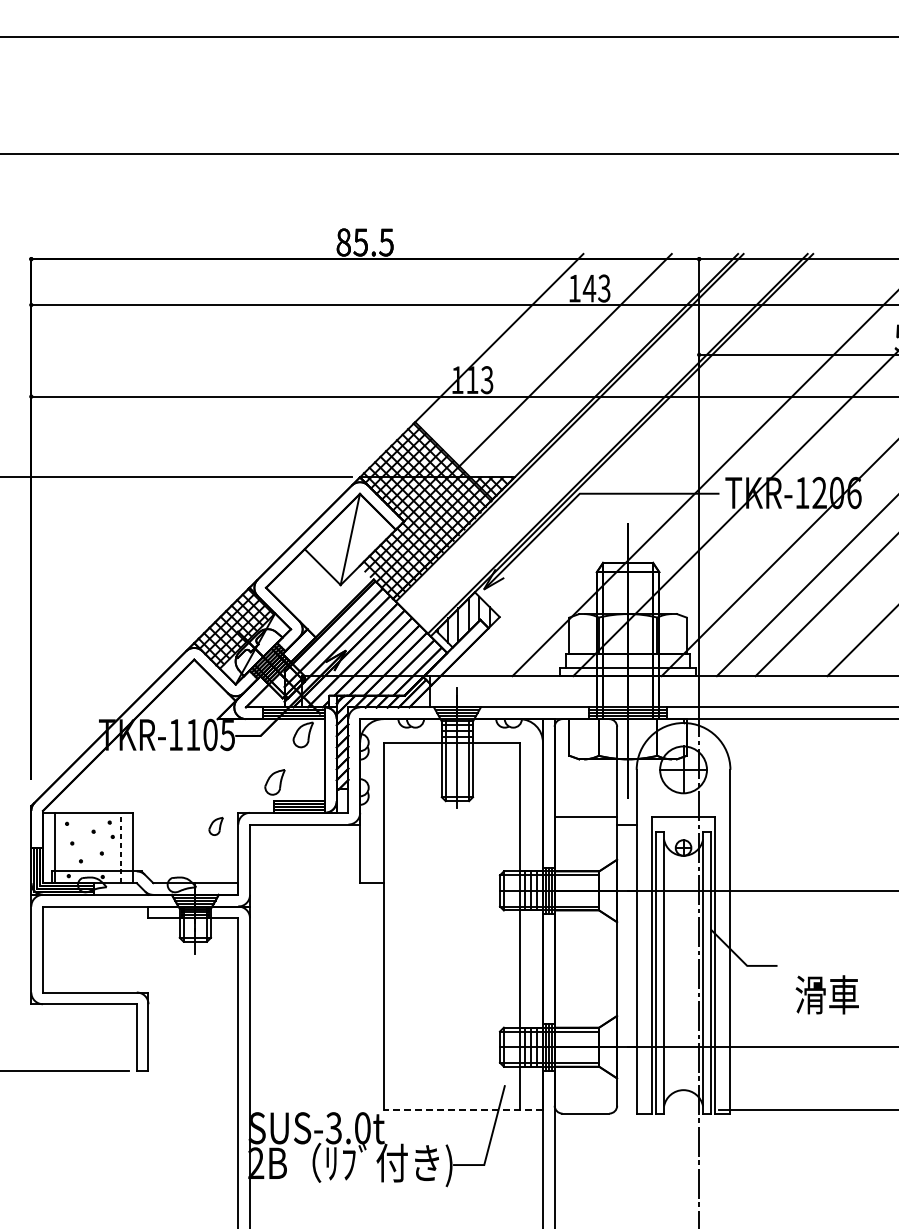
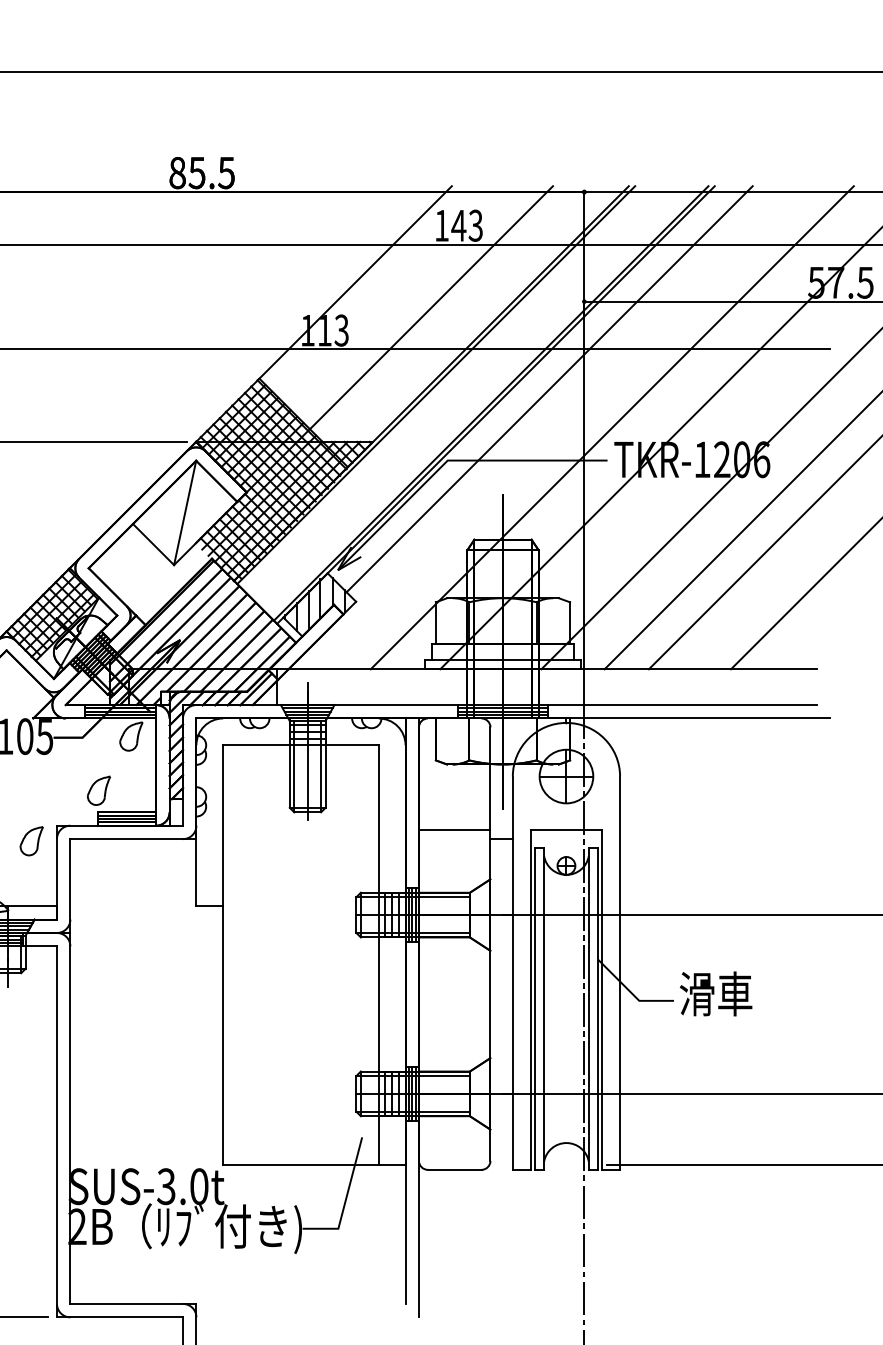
line: (668, 430) -> (549, 388), added
part: (215, 826) -> (30, 841), size x1.43
text: (826, 994) -> (715, 993), moved
line: (463, 1109) -> (314, 1165), dashed -> solid

